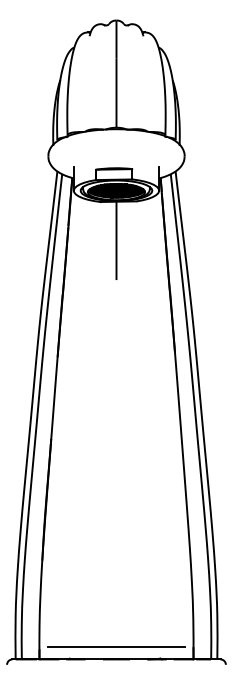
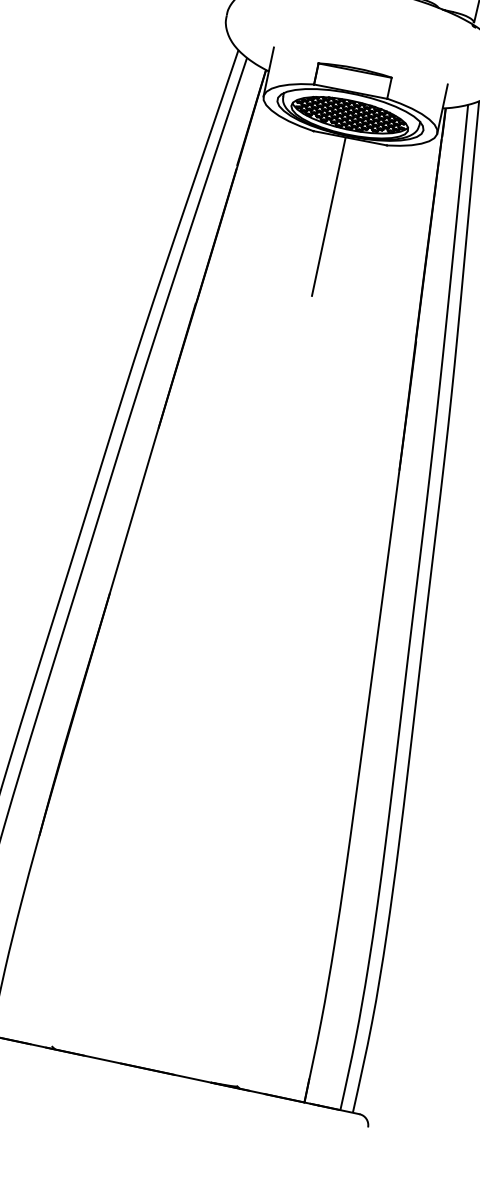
line: (116, 646) -> (153, 1042), removed

